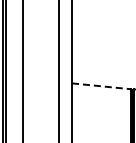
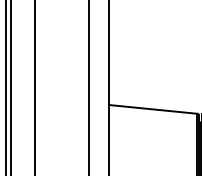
line: (101, 86) -> (153, 109), dashed -> solid

